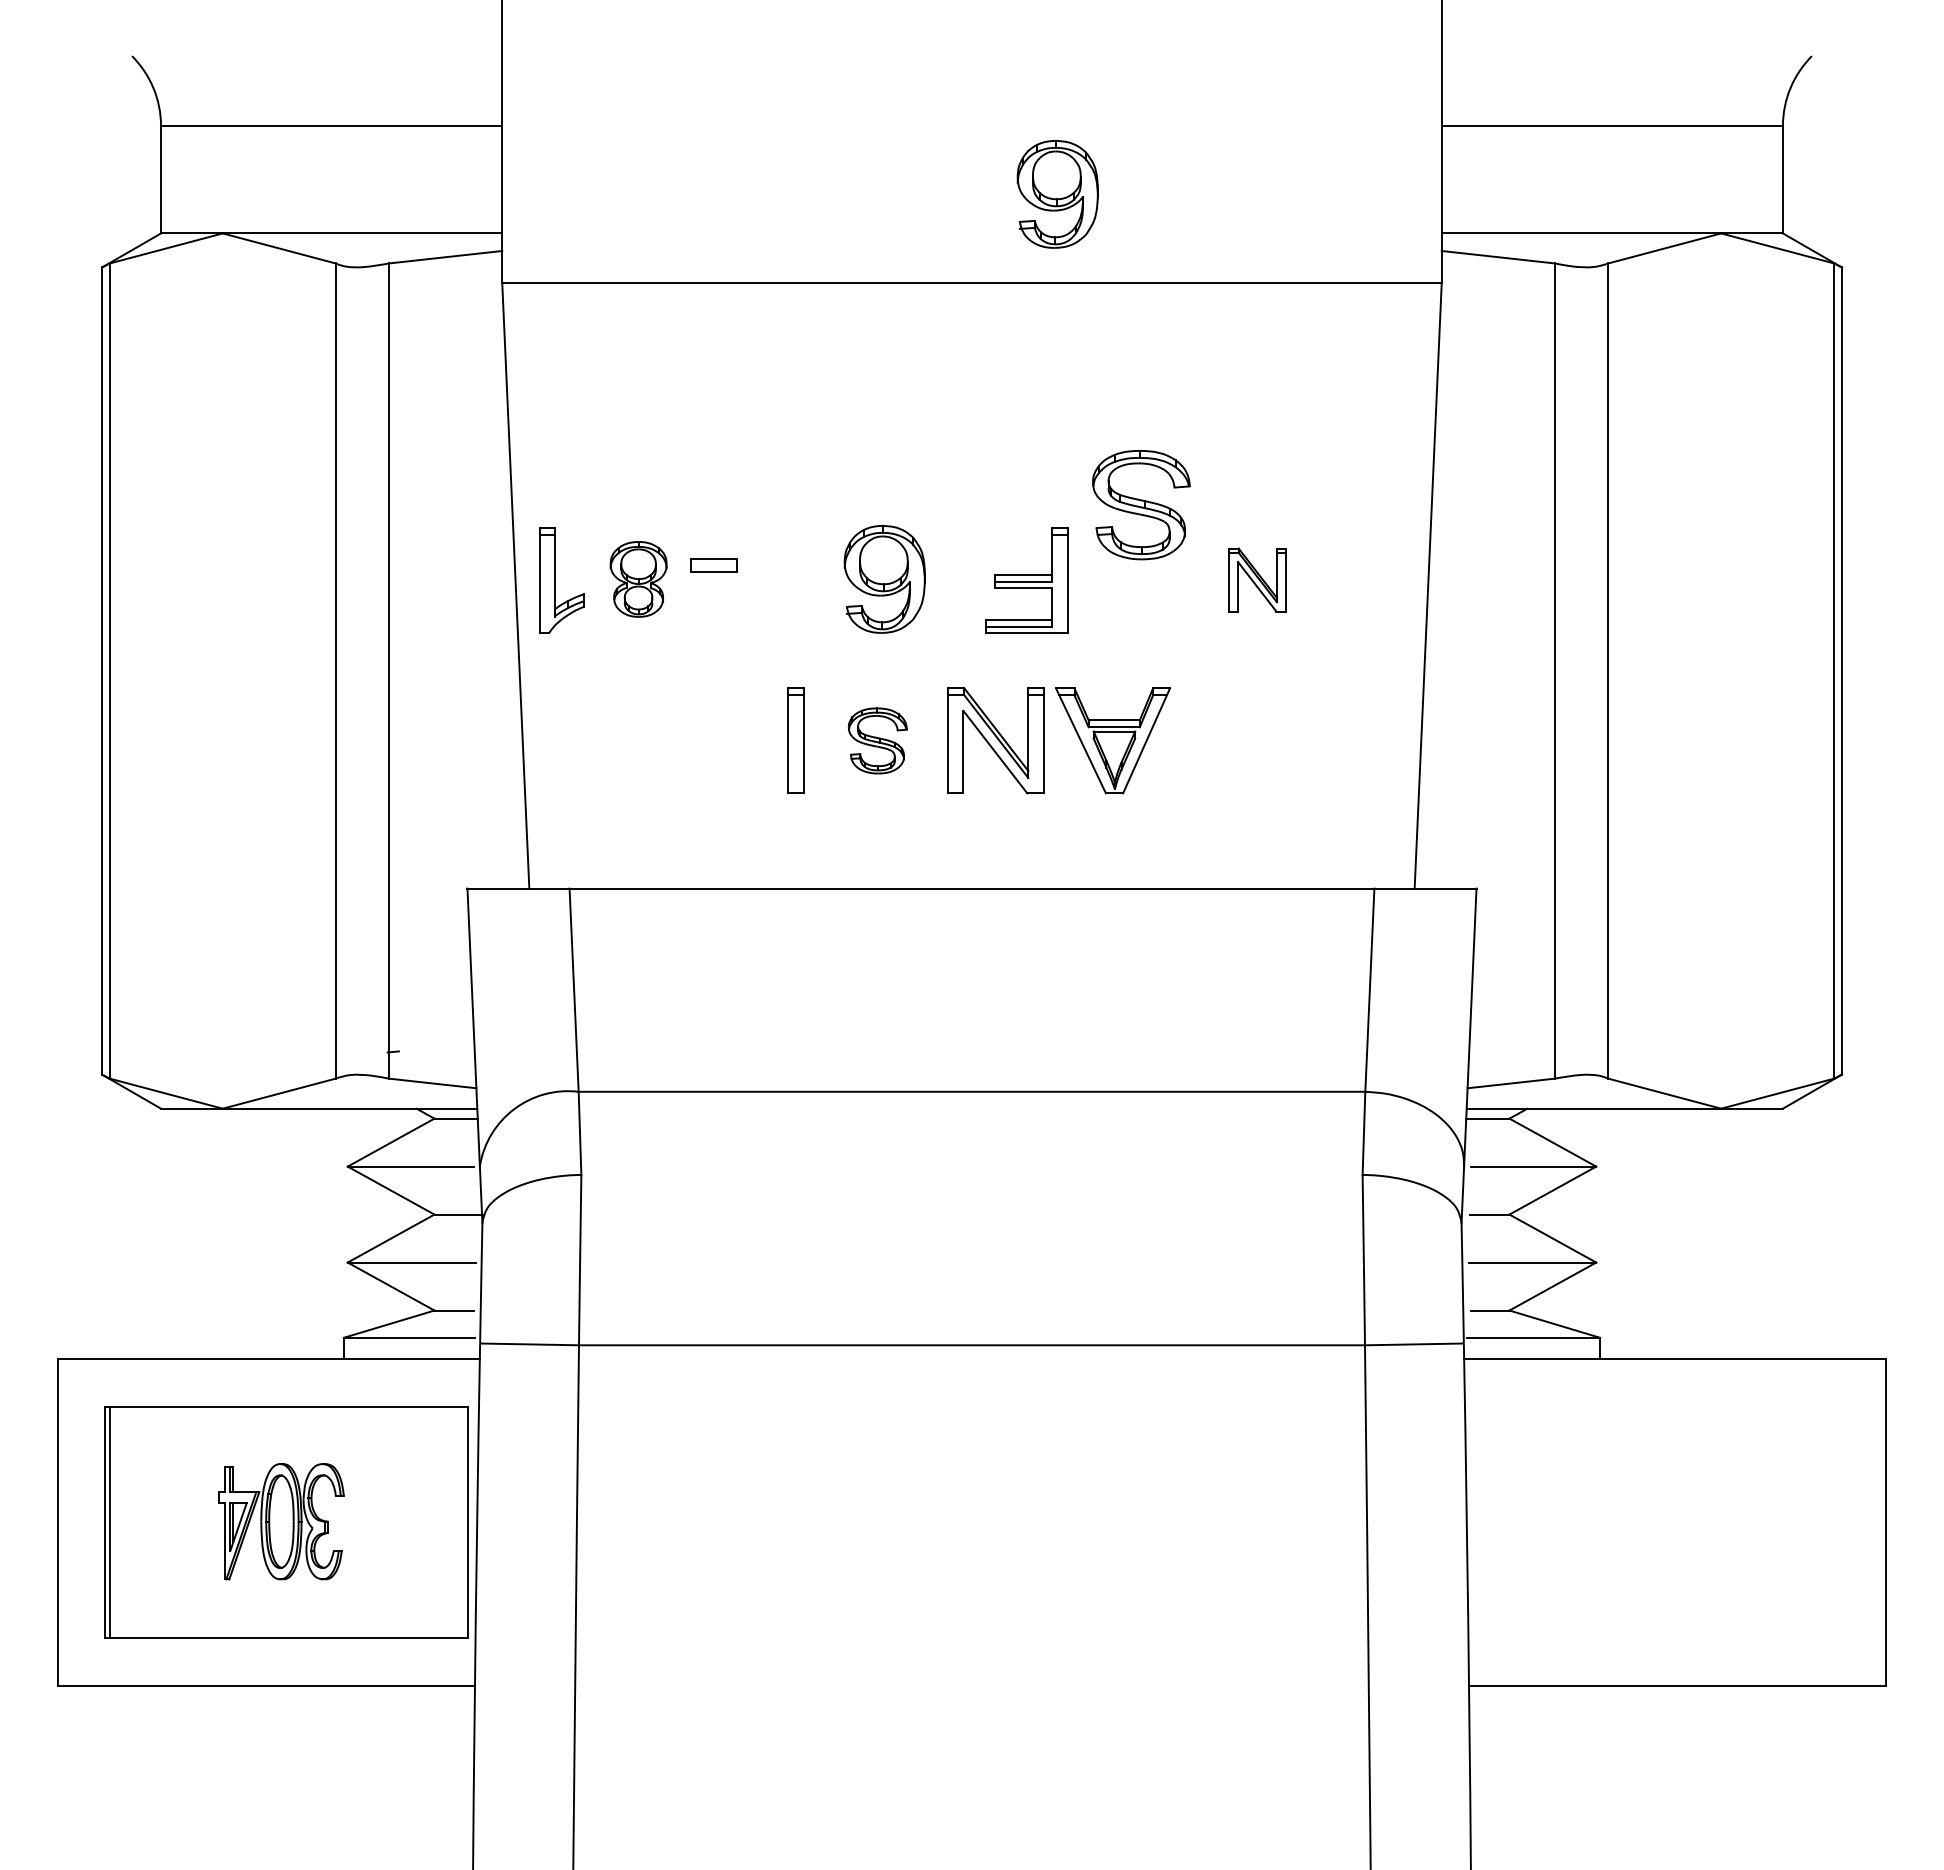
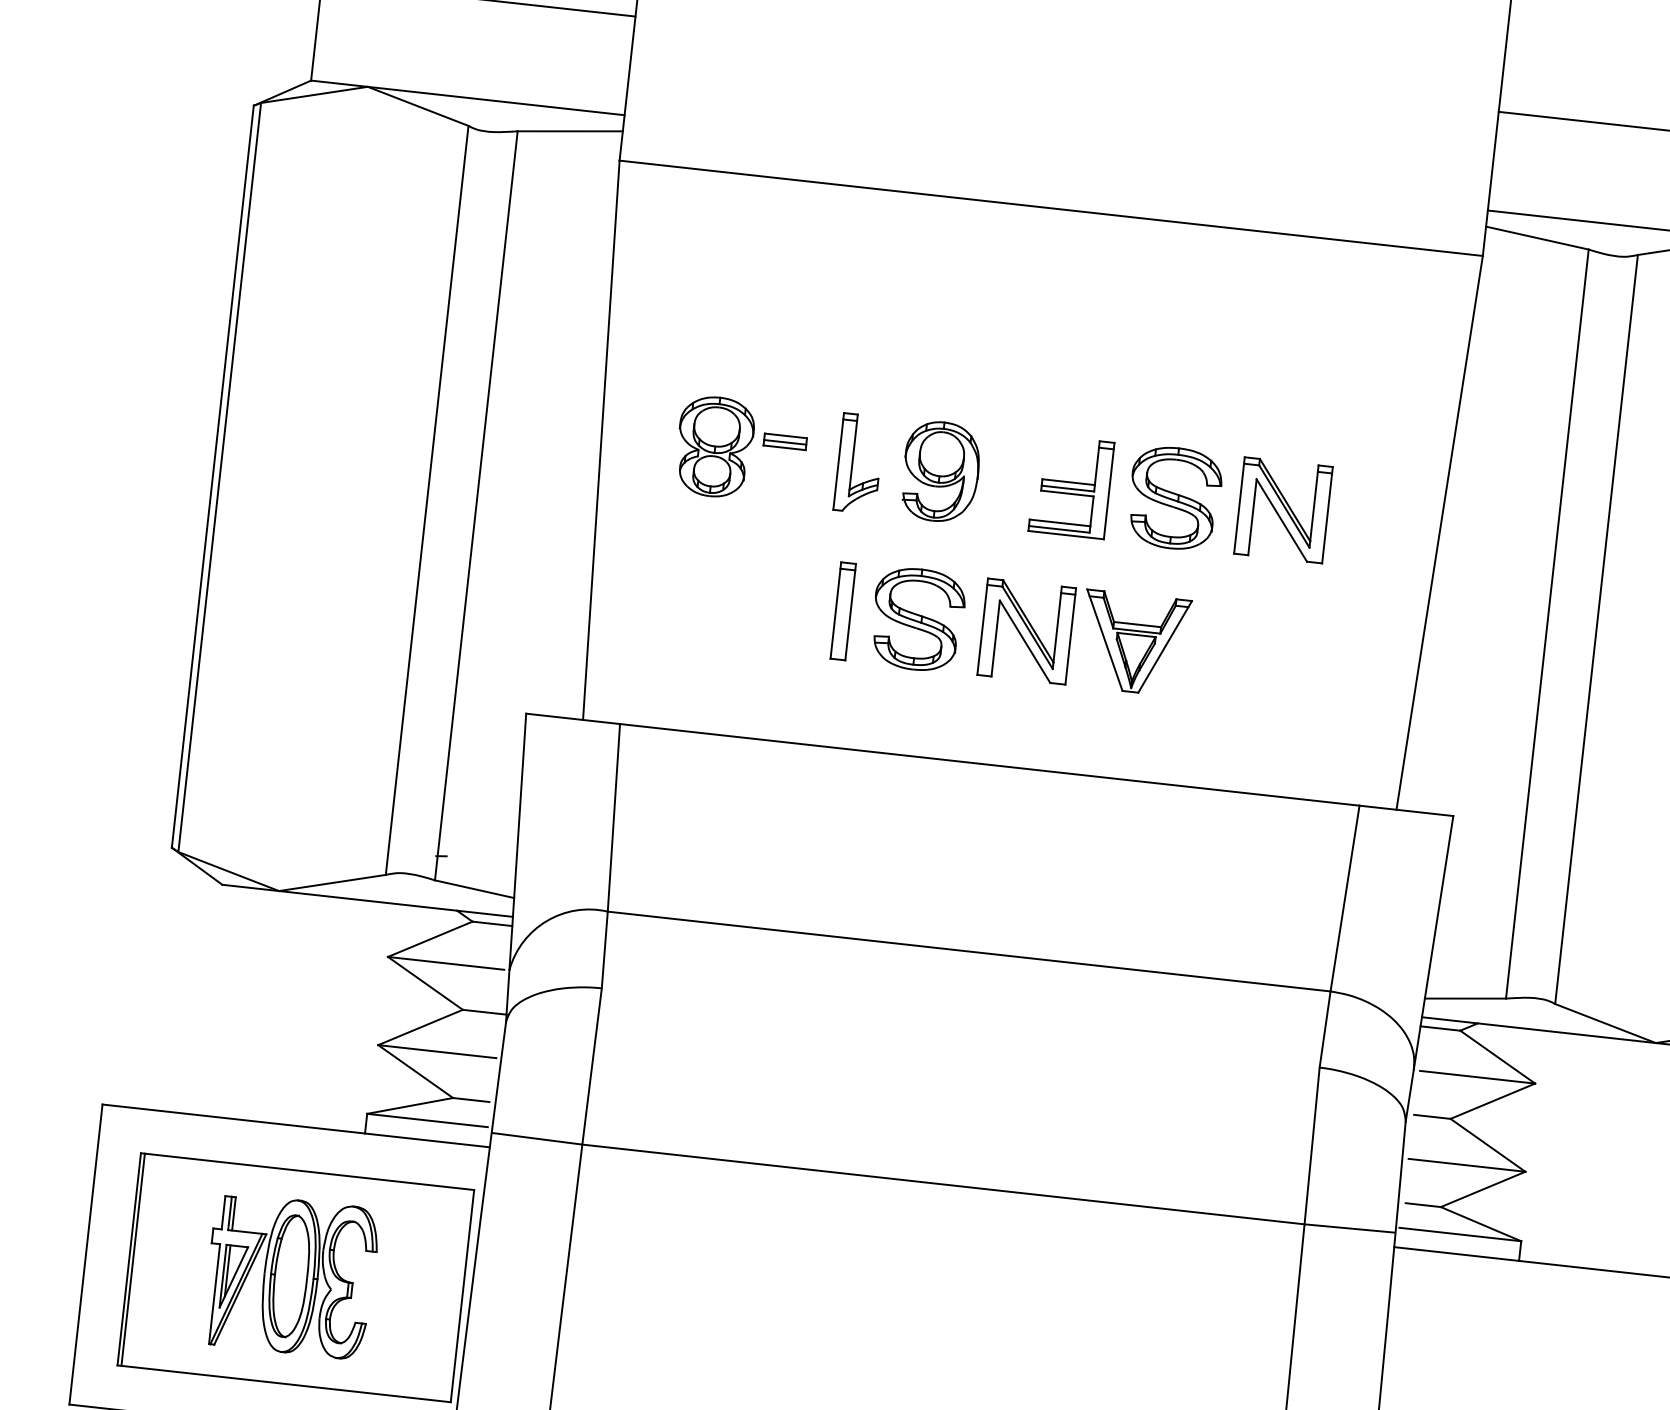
part: (1057, 194) -> (1138, 135), removed
part: (1141, 505) -> (1174, 498), moved
line: (713, 566) -> (784, 442), added
part: (638, 579) -> (714, 447), size x1.43
part: (1257, 579) -> (1283, 509), size x1.67
part: (561, 580) -> (858, 463), moved
part: (877, 740) -> (917, 619), size x1.67
part: (281, 1521) -> (291, 1276), size x1.43

